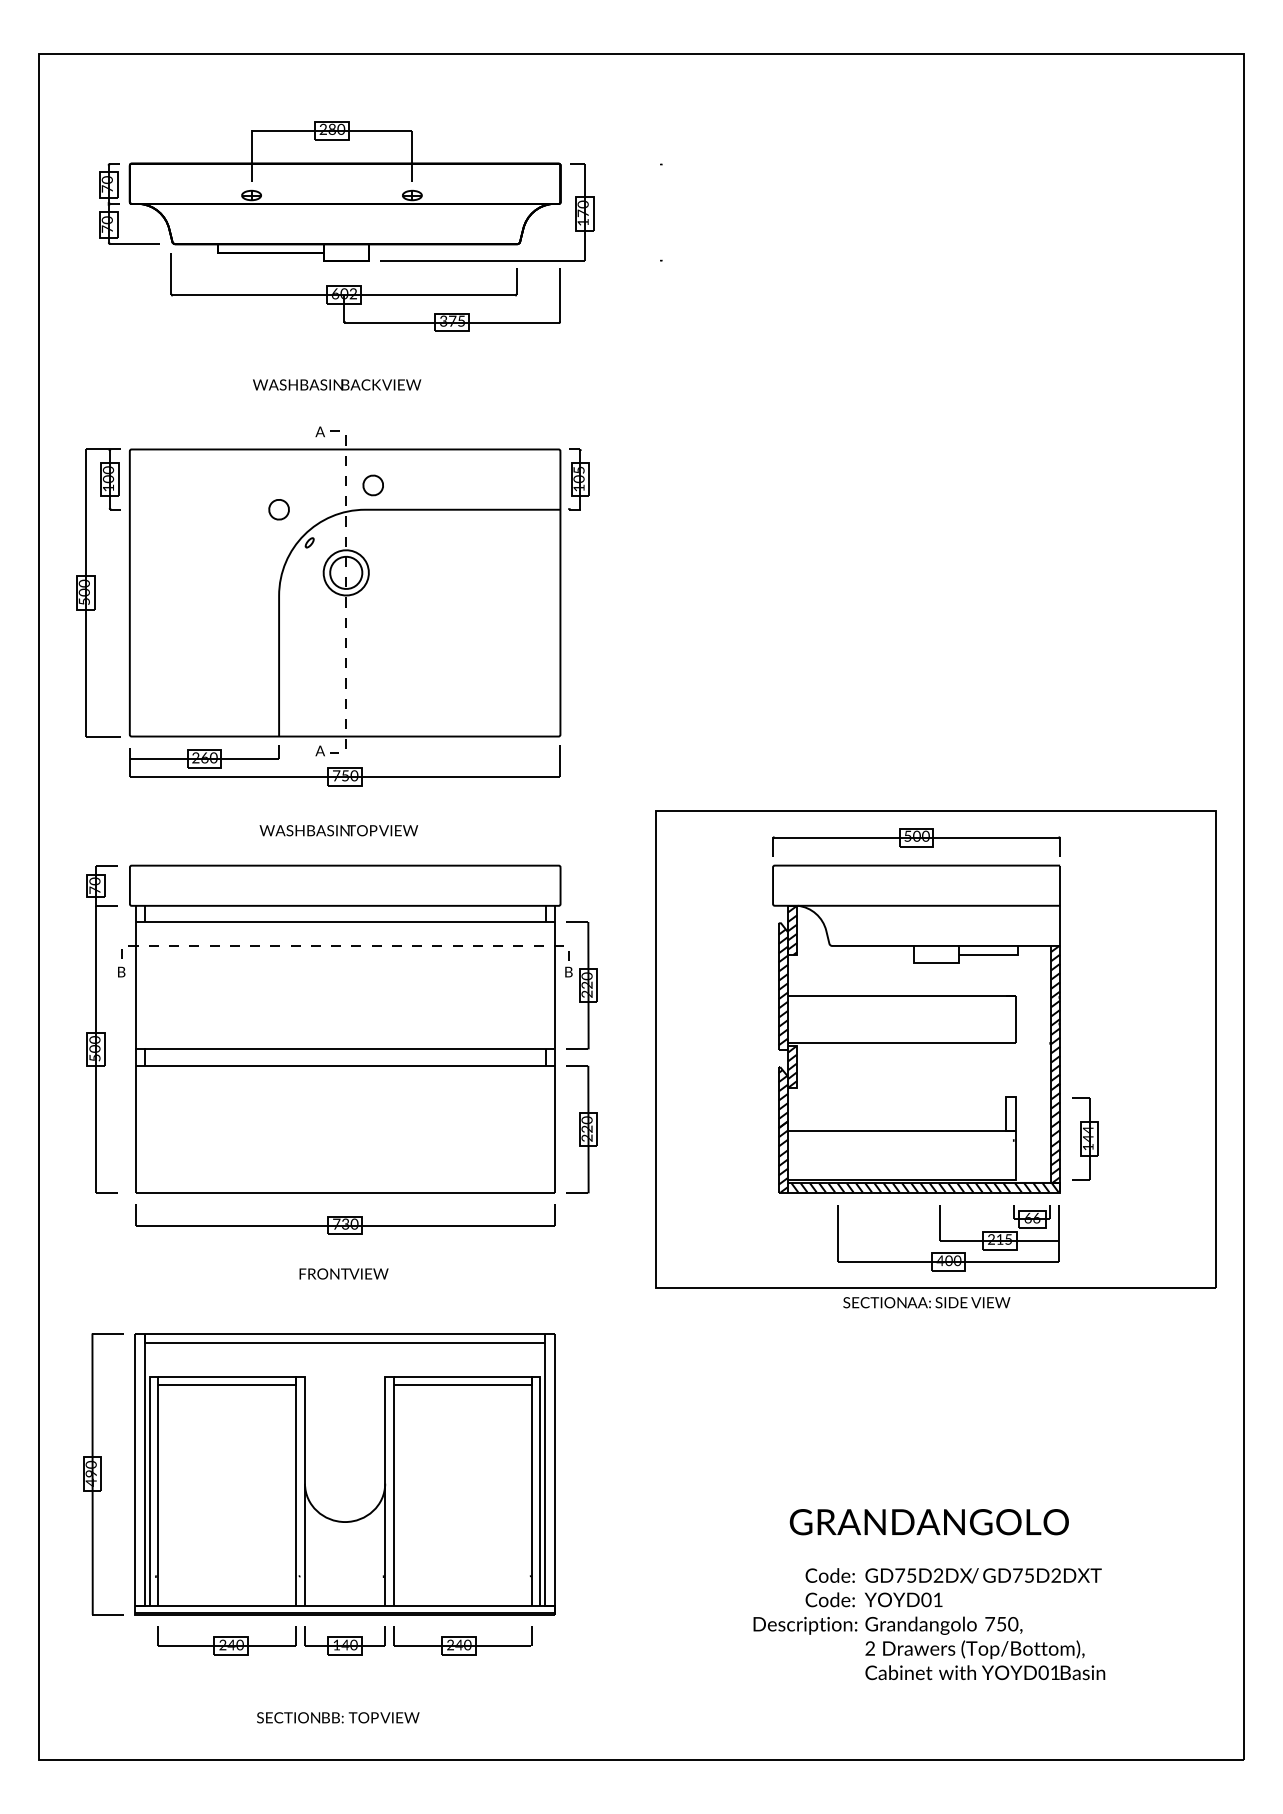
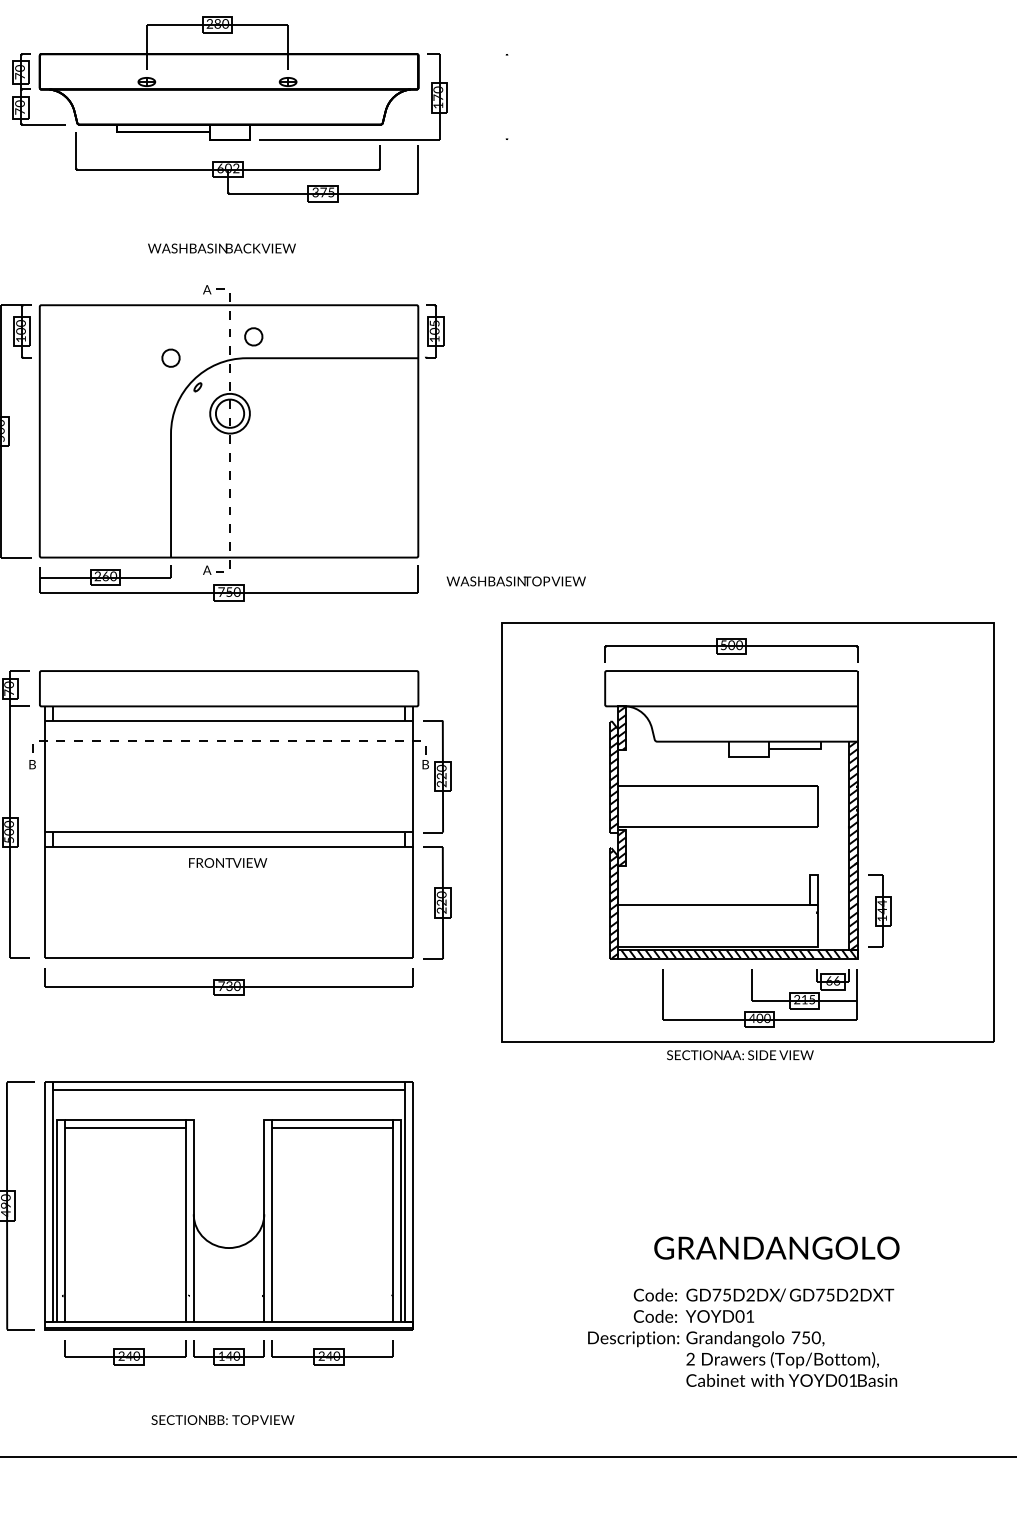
text: (338, 830) -> (515, 581), moved
text: (343, 1273) -> (227, 862), moved
text: (928, 1522) -> (776, 1248), moved

